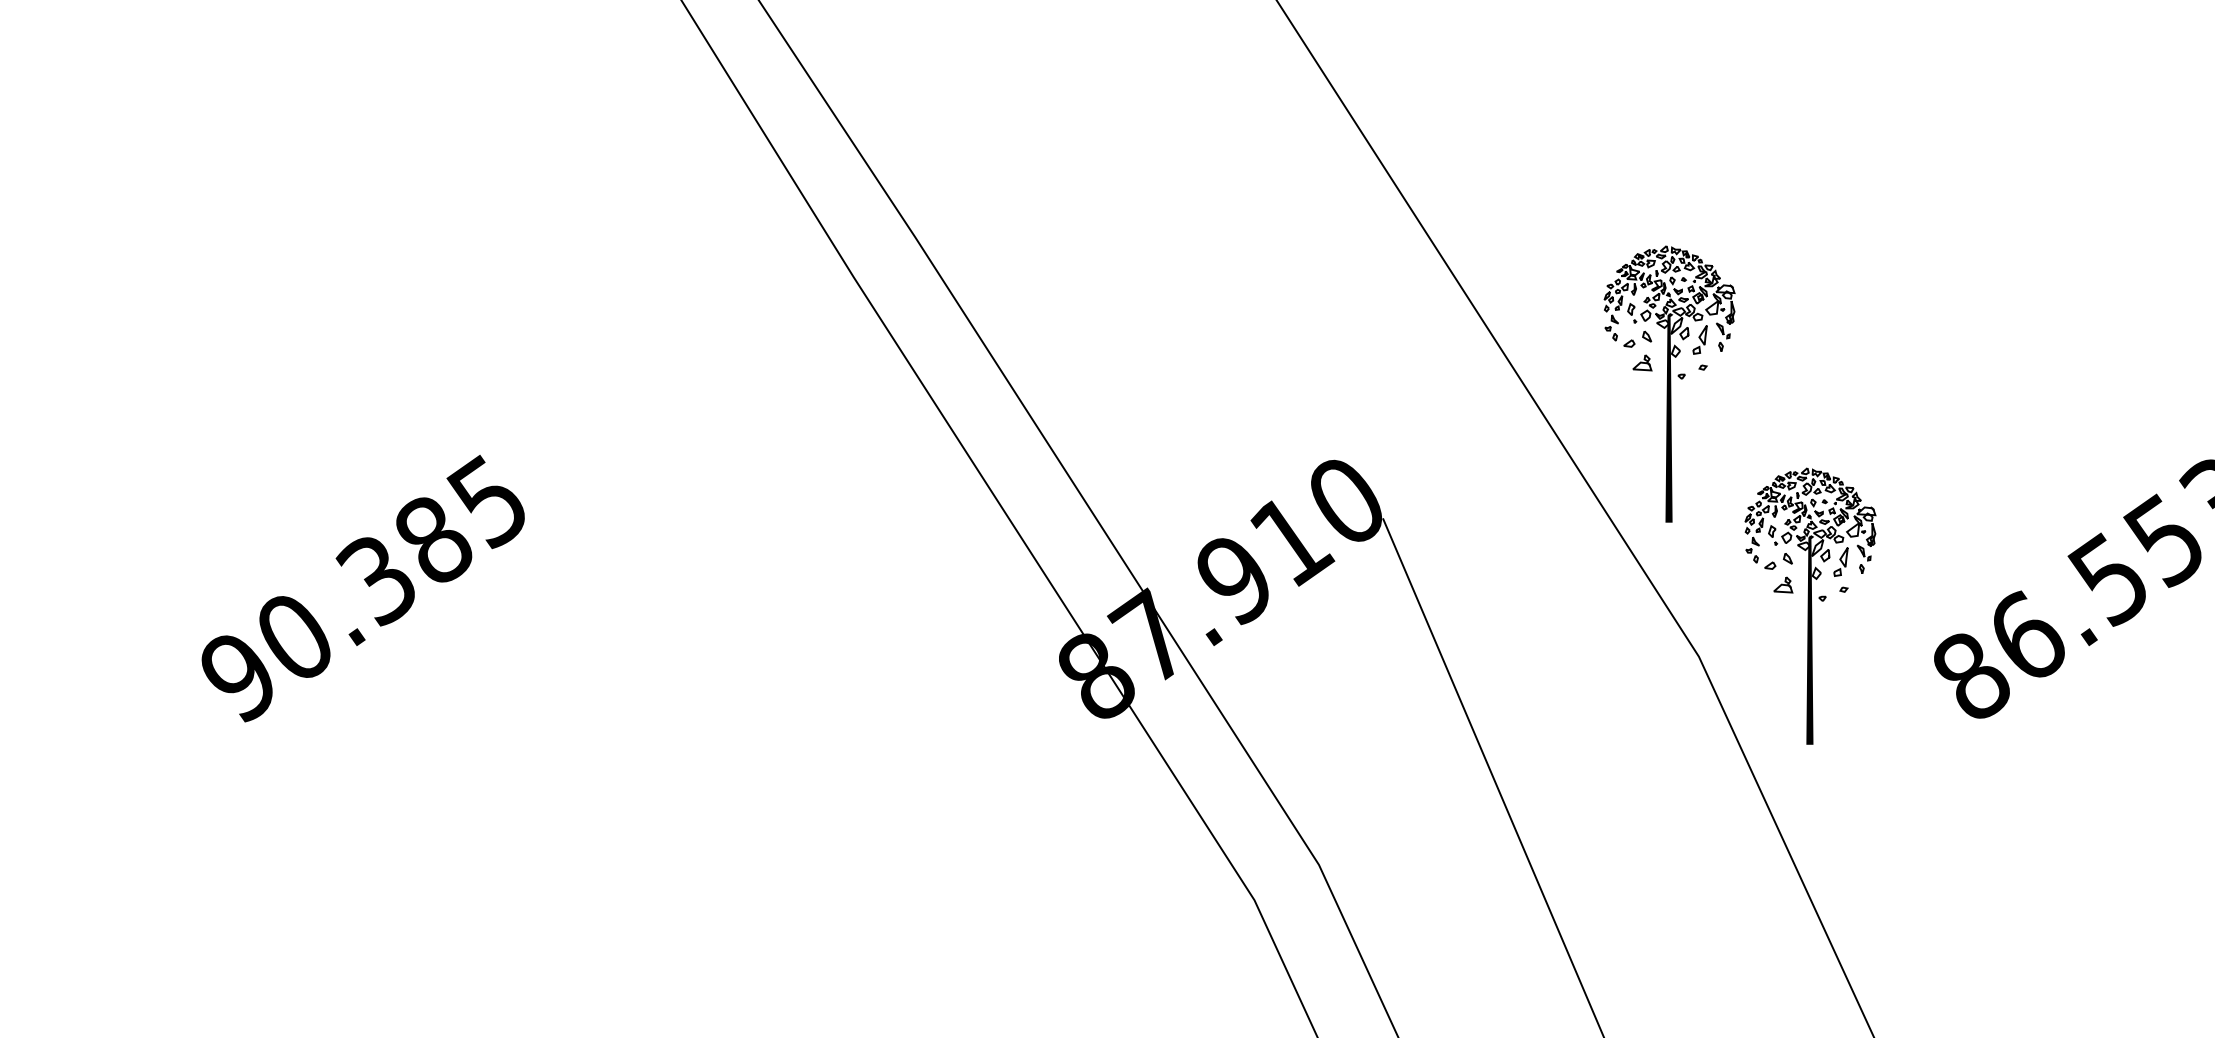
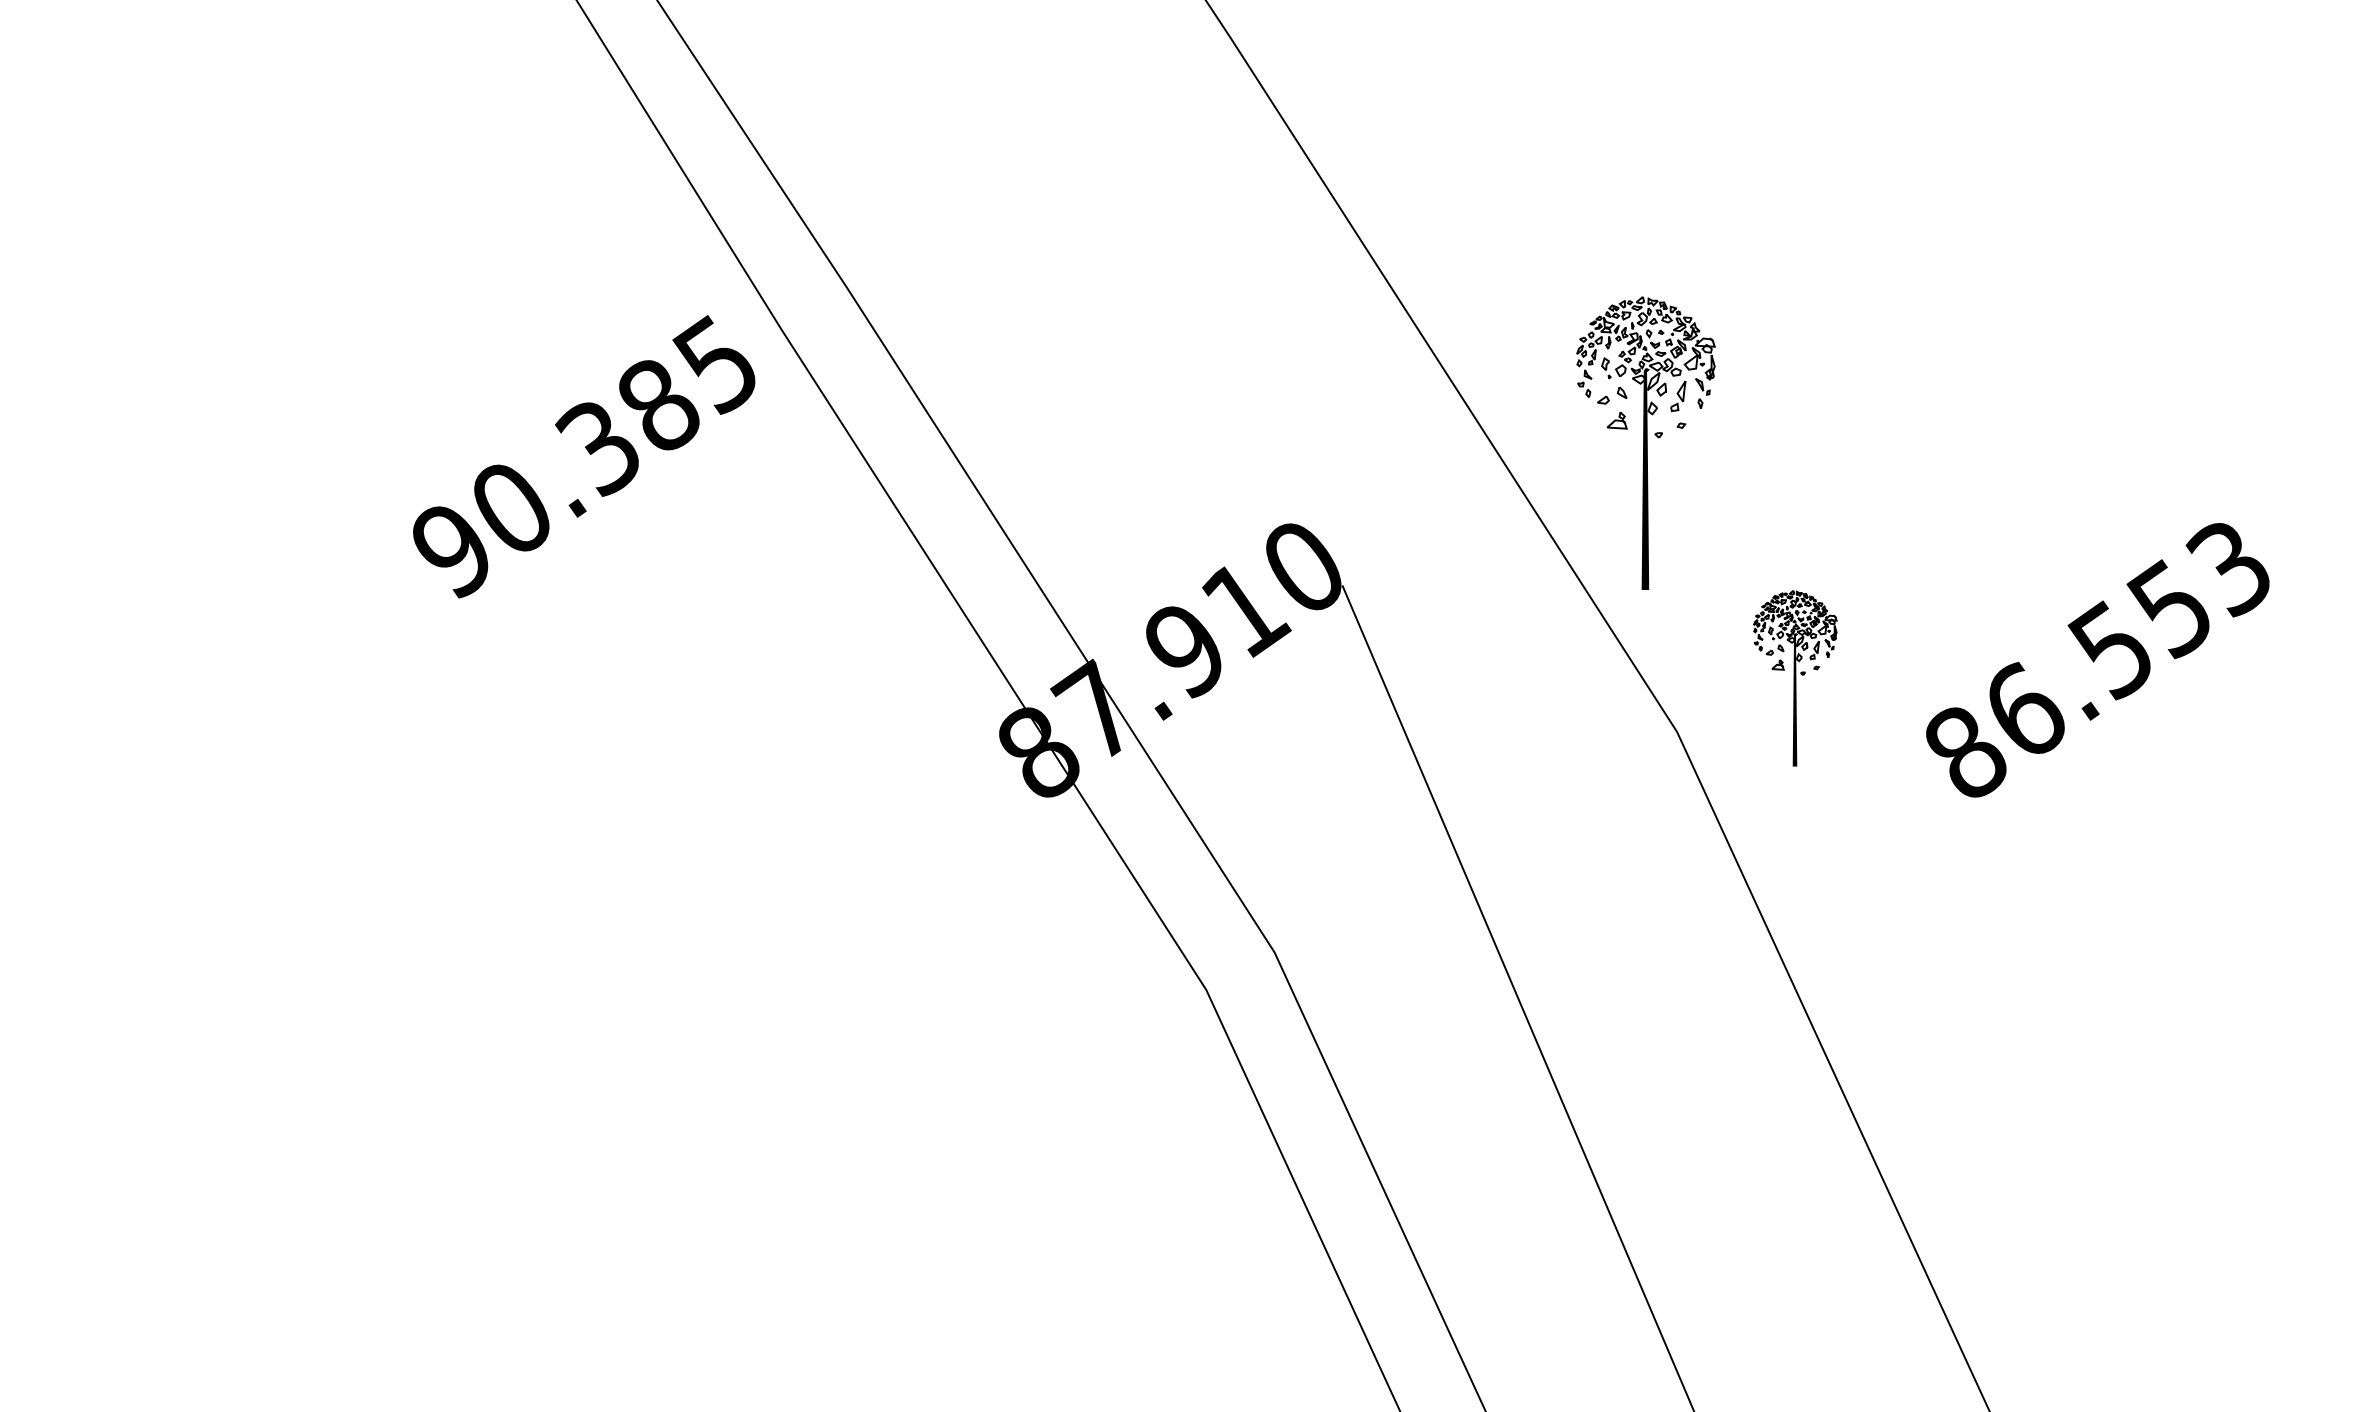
text: (363, 588) -> (584, 456), moved
part: (1810, 606) -> (1795, 678), size x0.6

